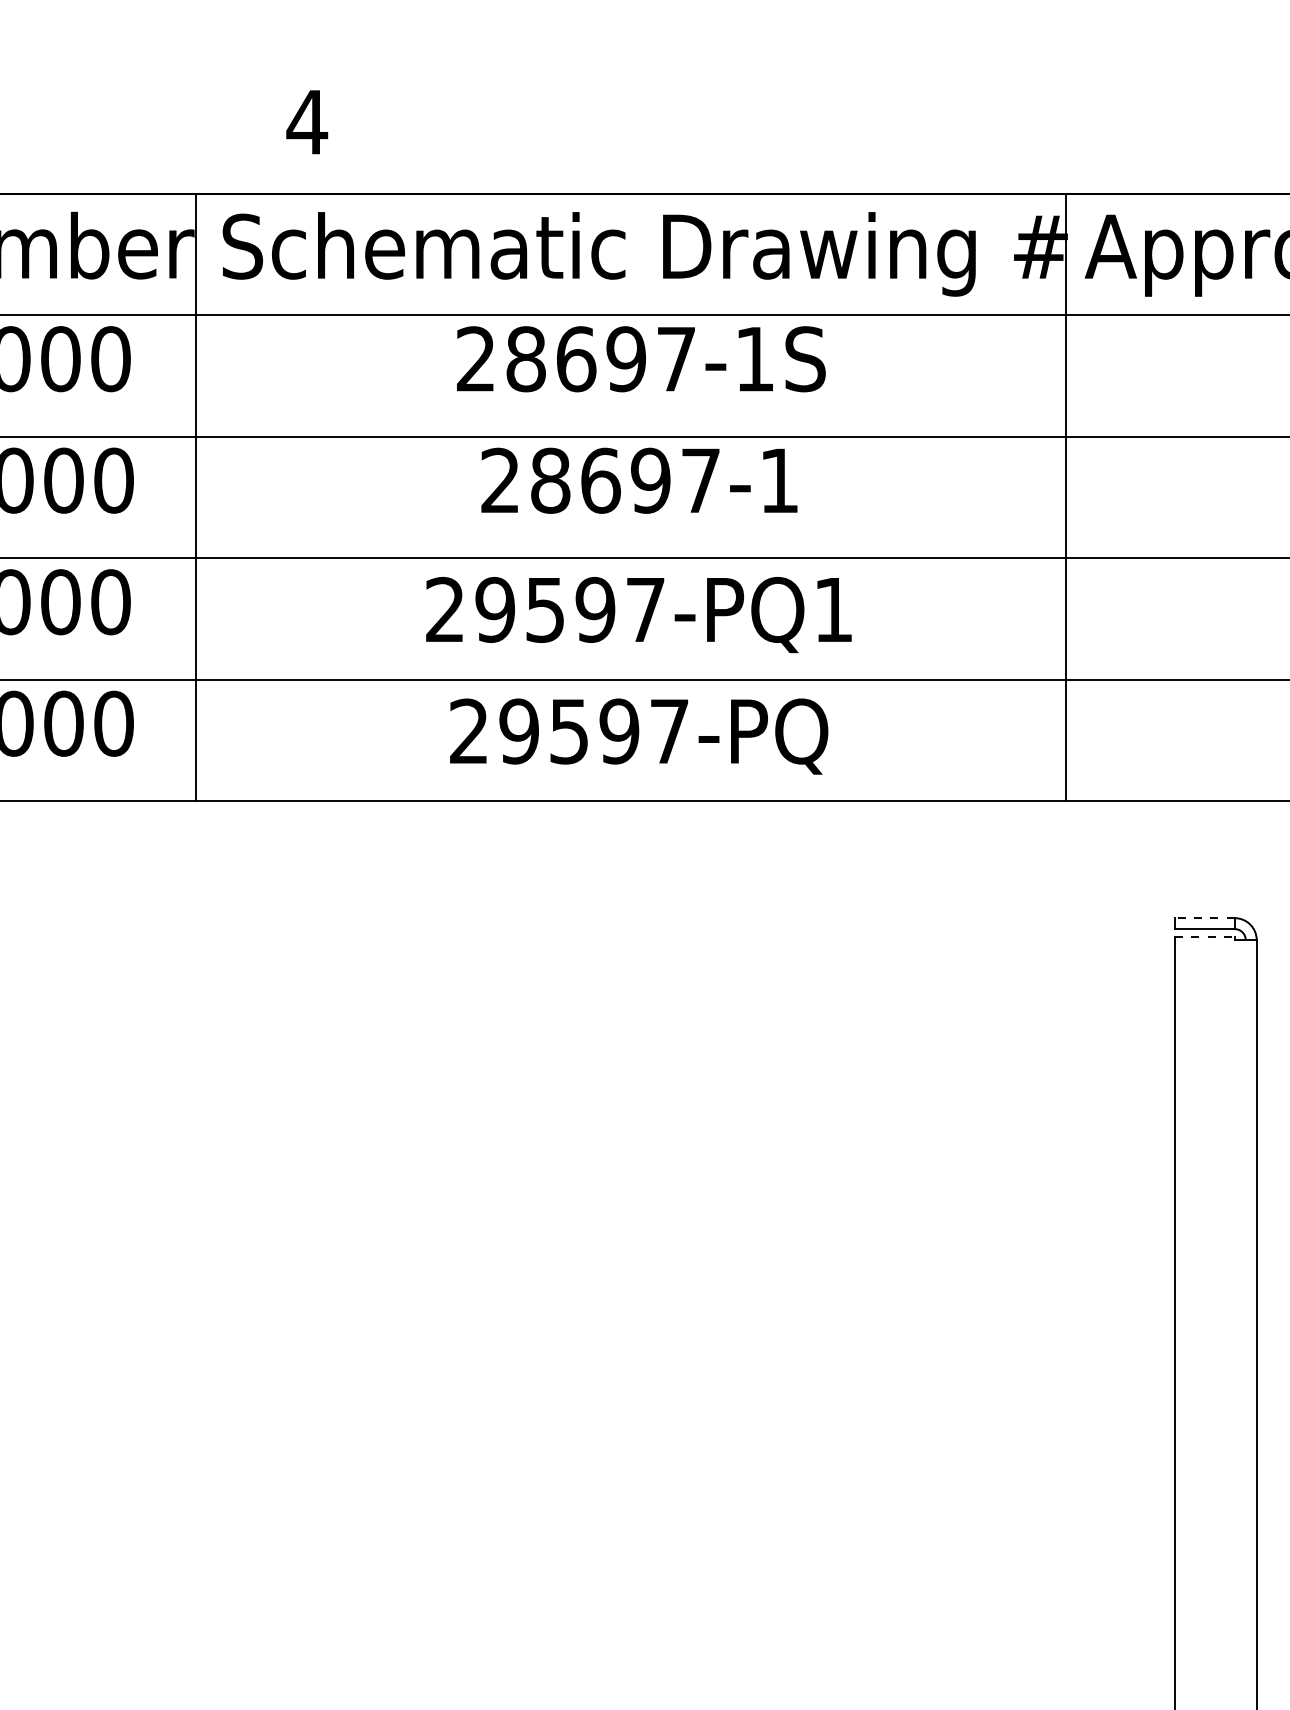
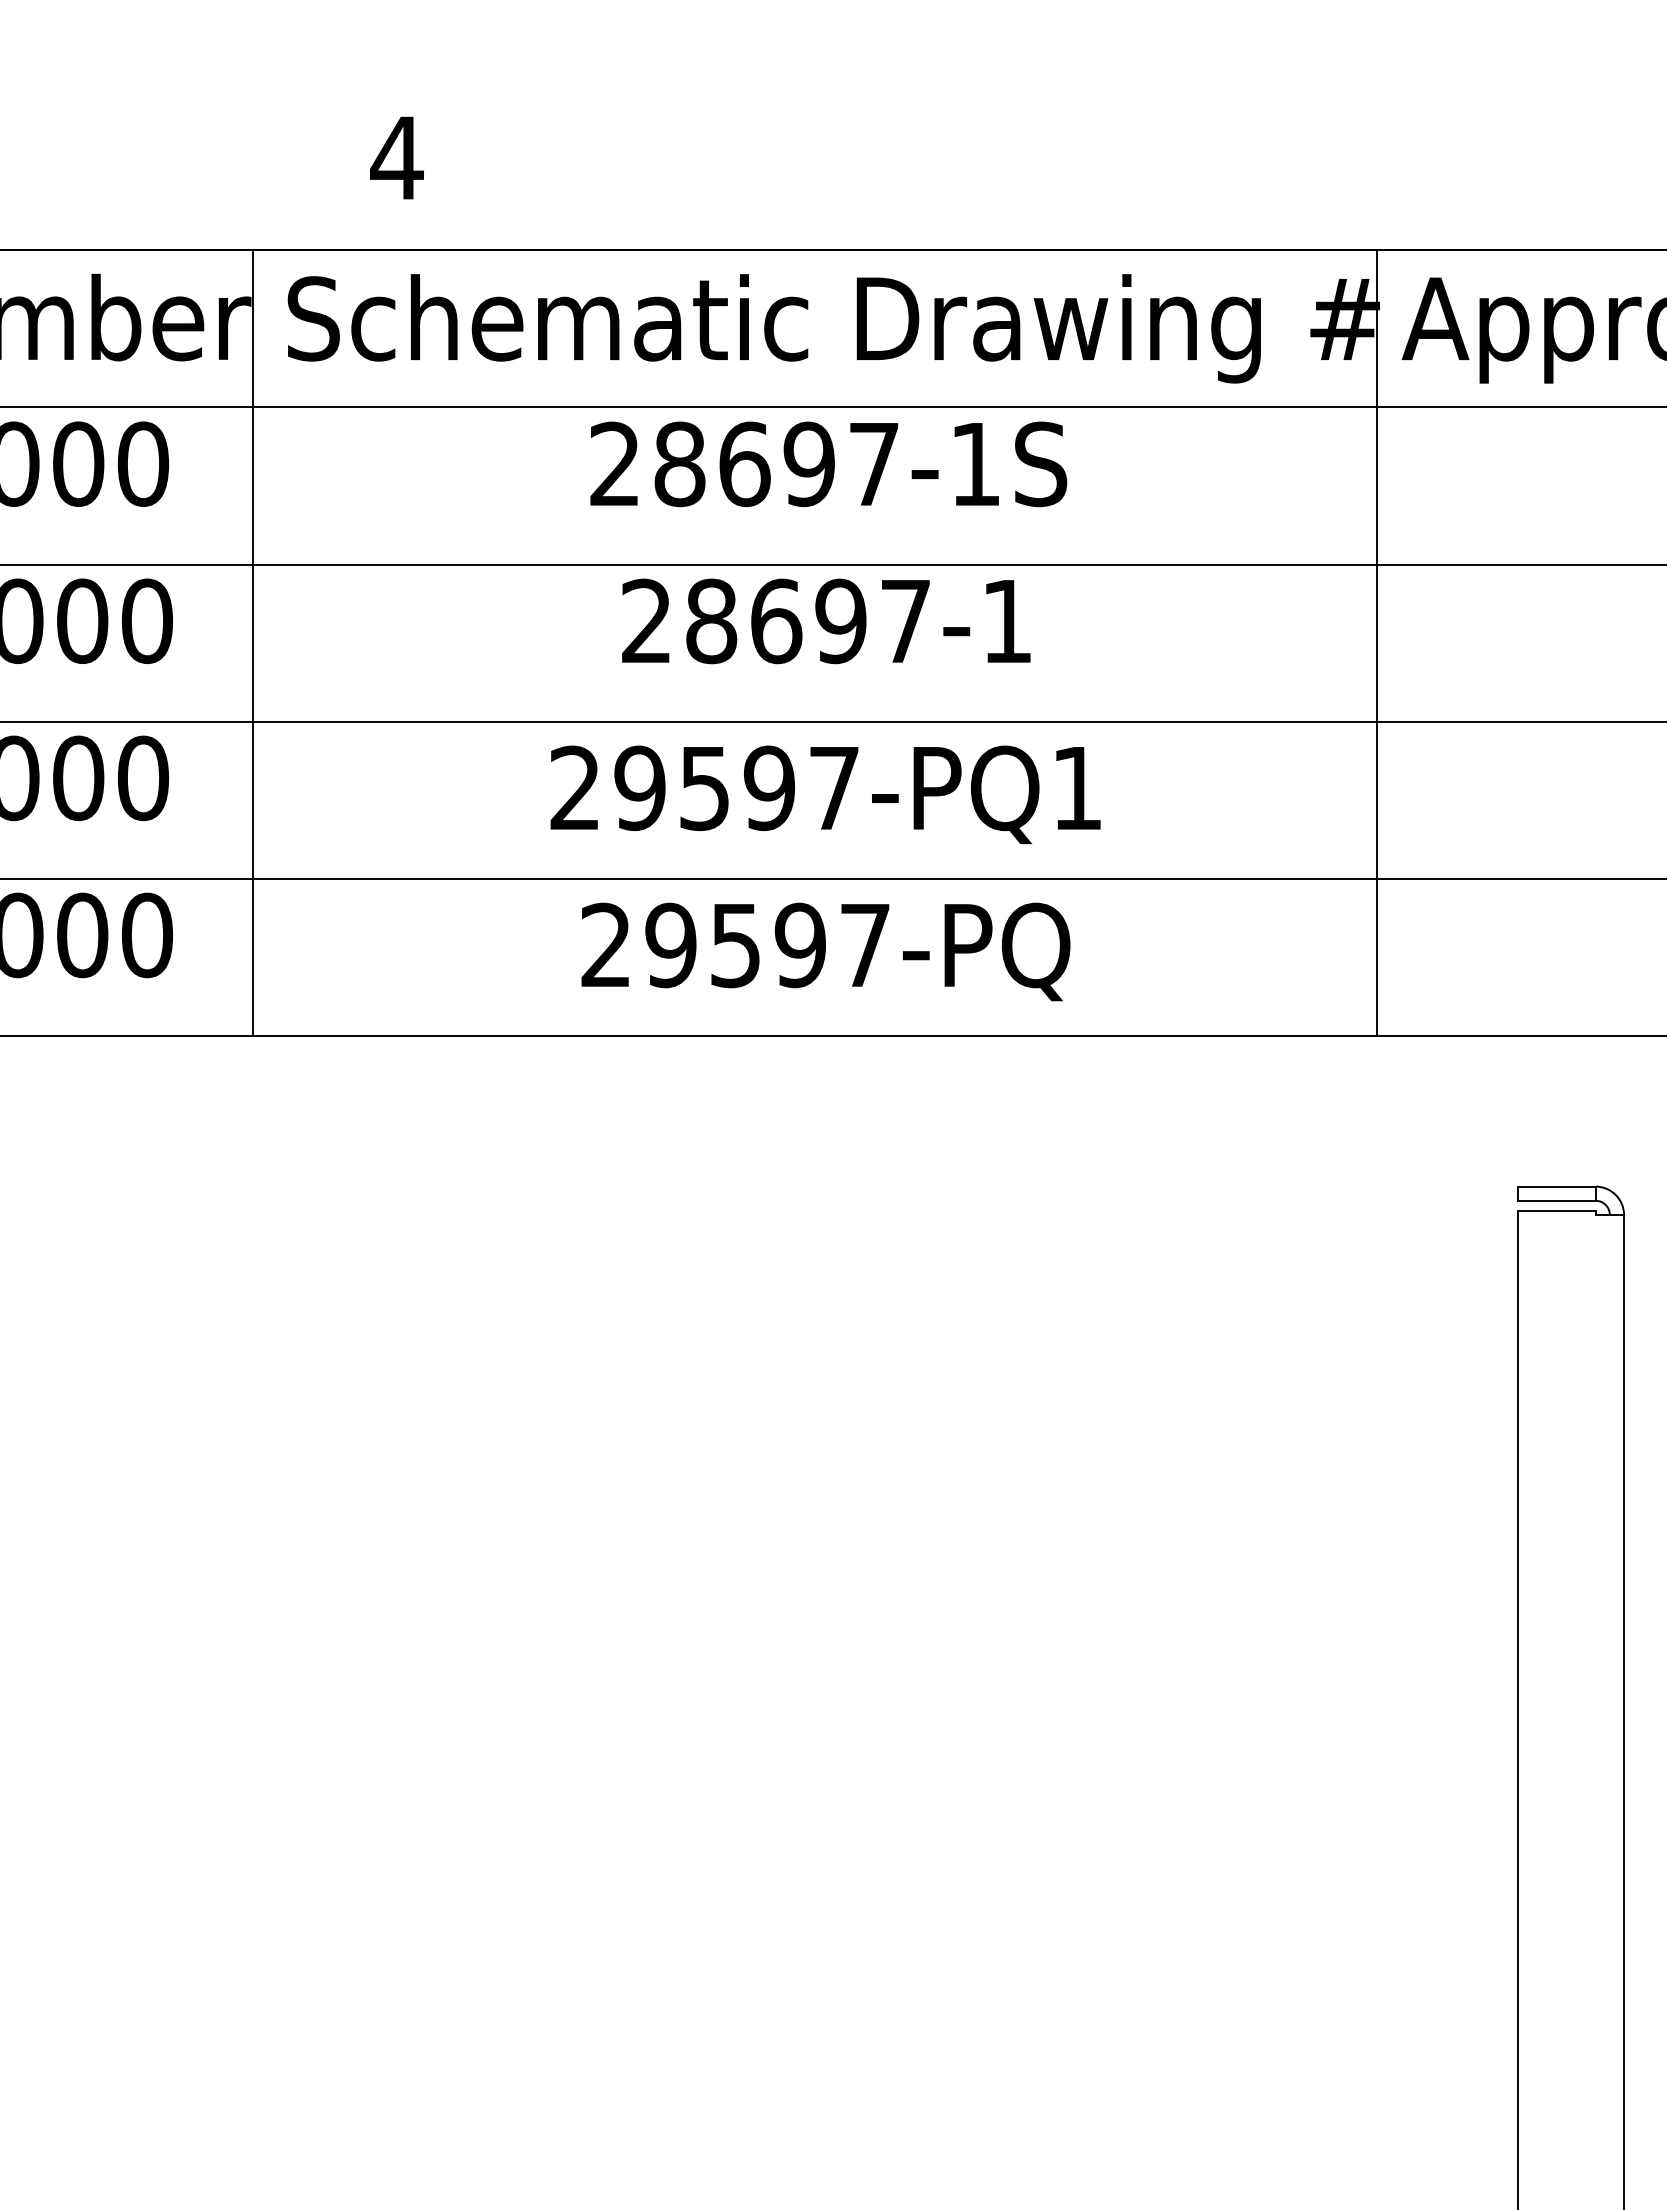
line: (1204, 918) -> (1556, 1186), dashed -> solid
line: (1204, 936) -> (1556, 1210), dashed -> solid

